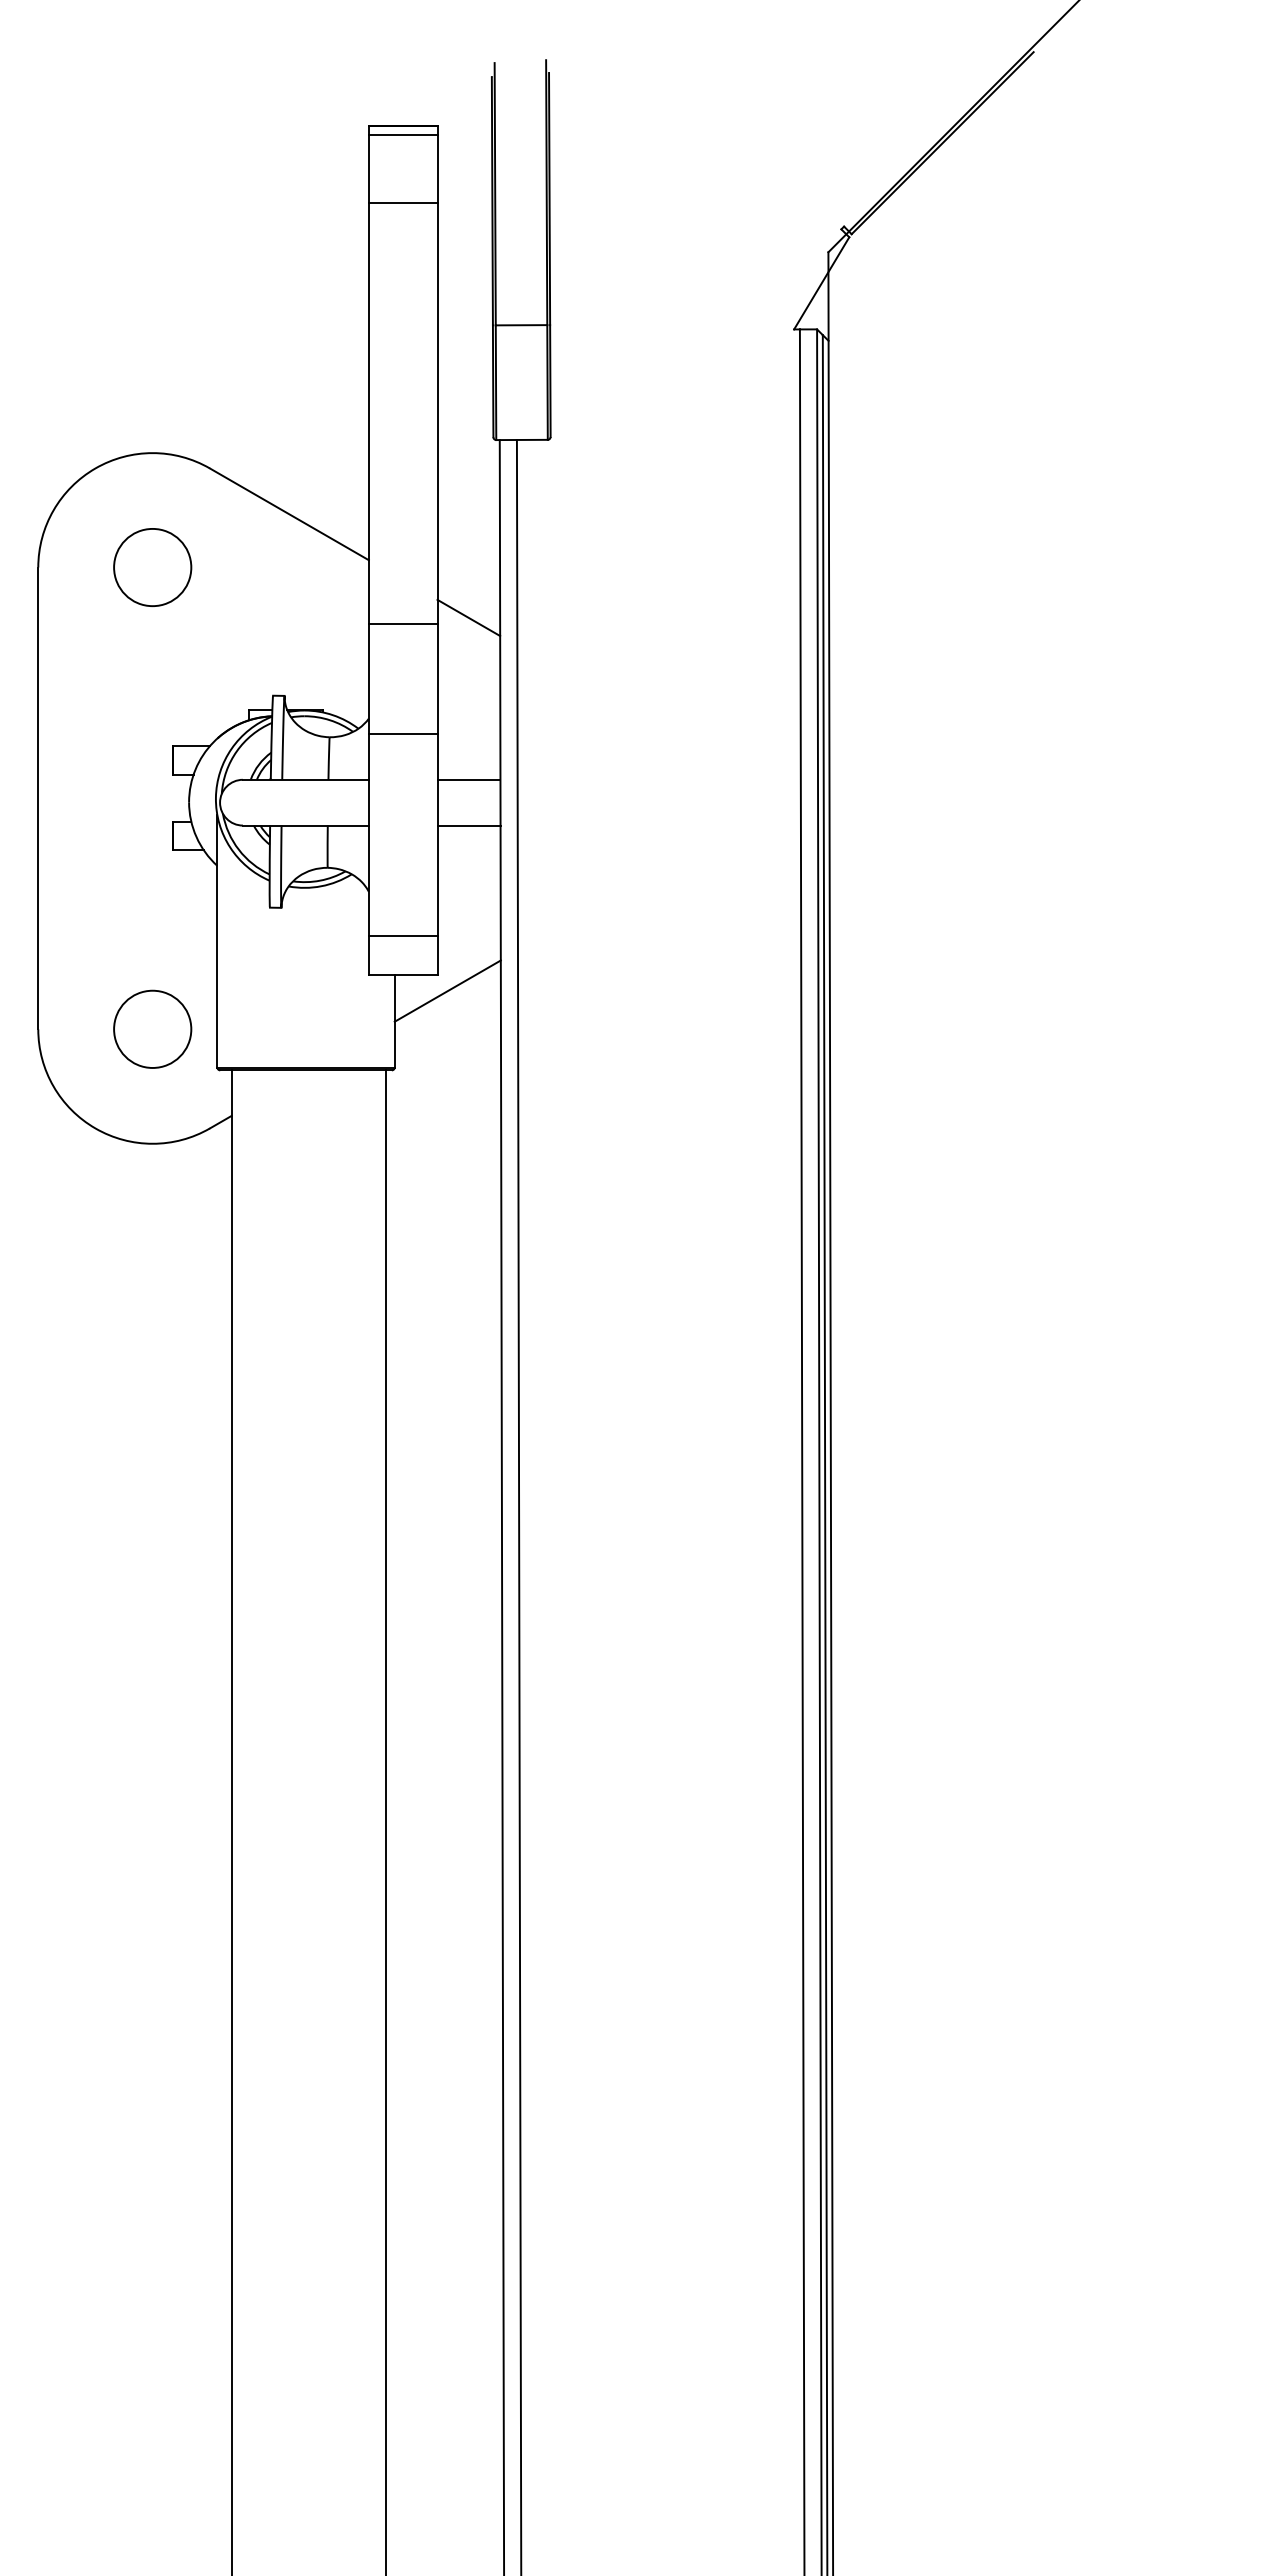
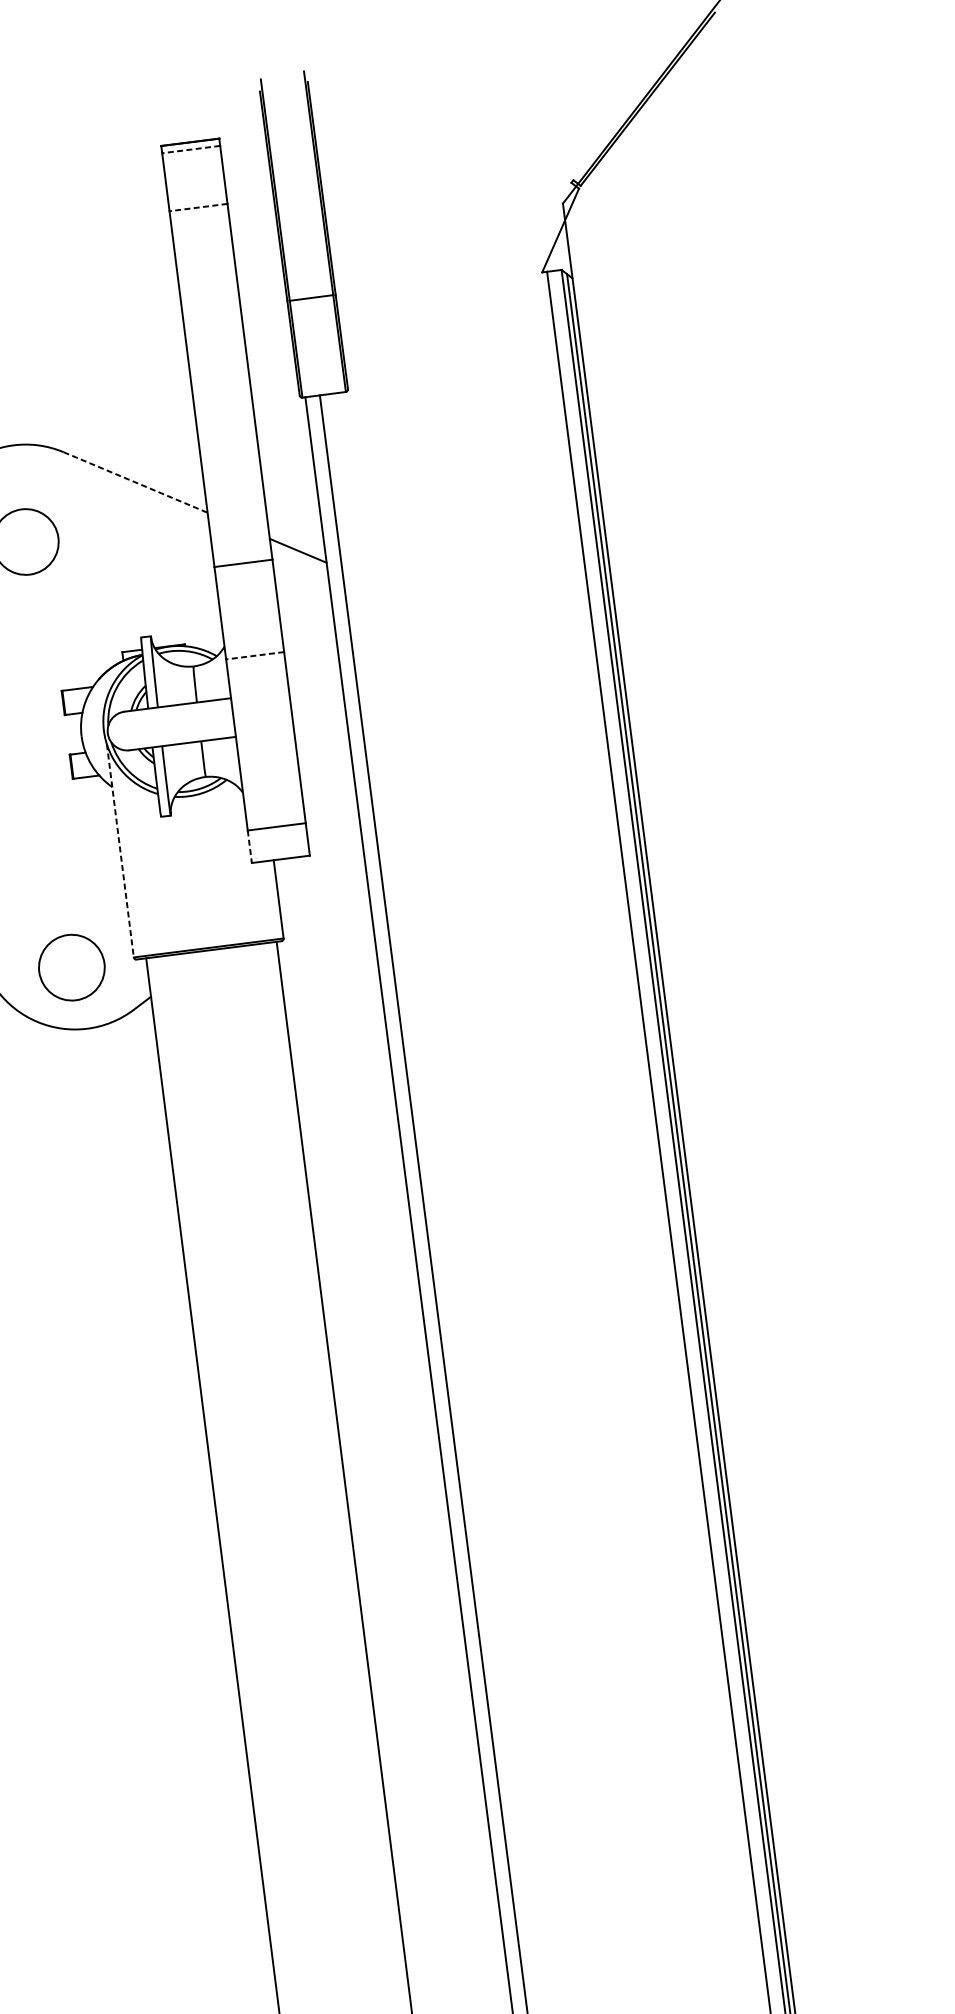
line: (402, 134) -> (190, 149), solid -> dashed
line: (402, 203) -> (197, 207), solid -> dashed
line: (289, 514) -> (135, 482), solid -> dashed
line: (402, 733) -> (254, 655), solid -> dashed
line: (468, 779) -> (315, 687), removed
line: (468, 825) -> (320, 726), removed
line: (217, 941) -> (120, 850), solid -> dashed
line: (368, 956) -> (249, 847), solid -> dashed
line: (447, 990) -> (319, 867), removed
circle: (152, 1028) -> (71, 966), moved

